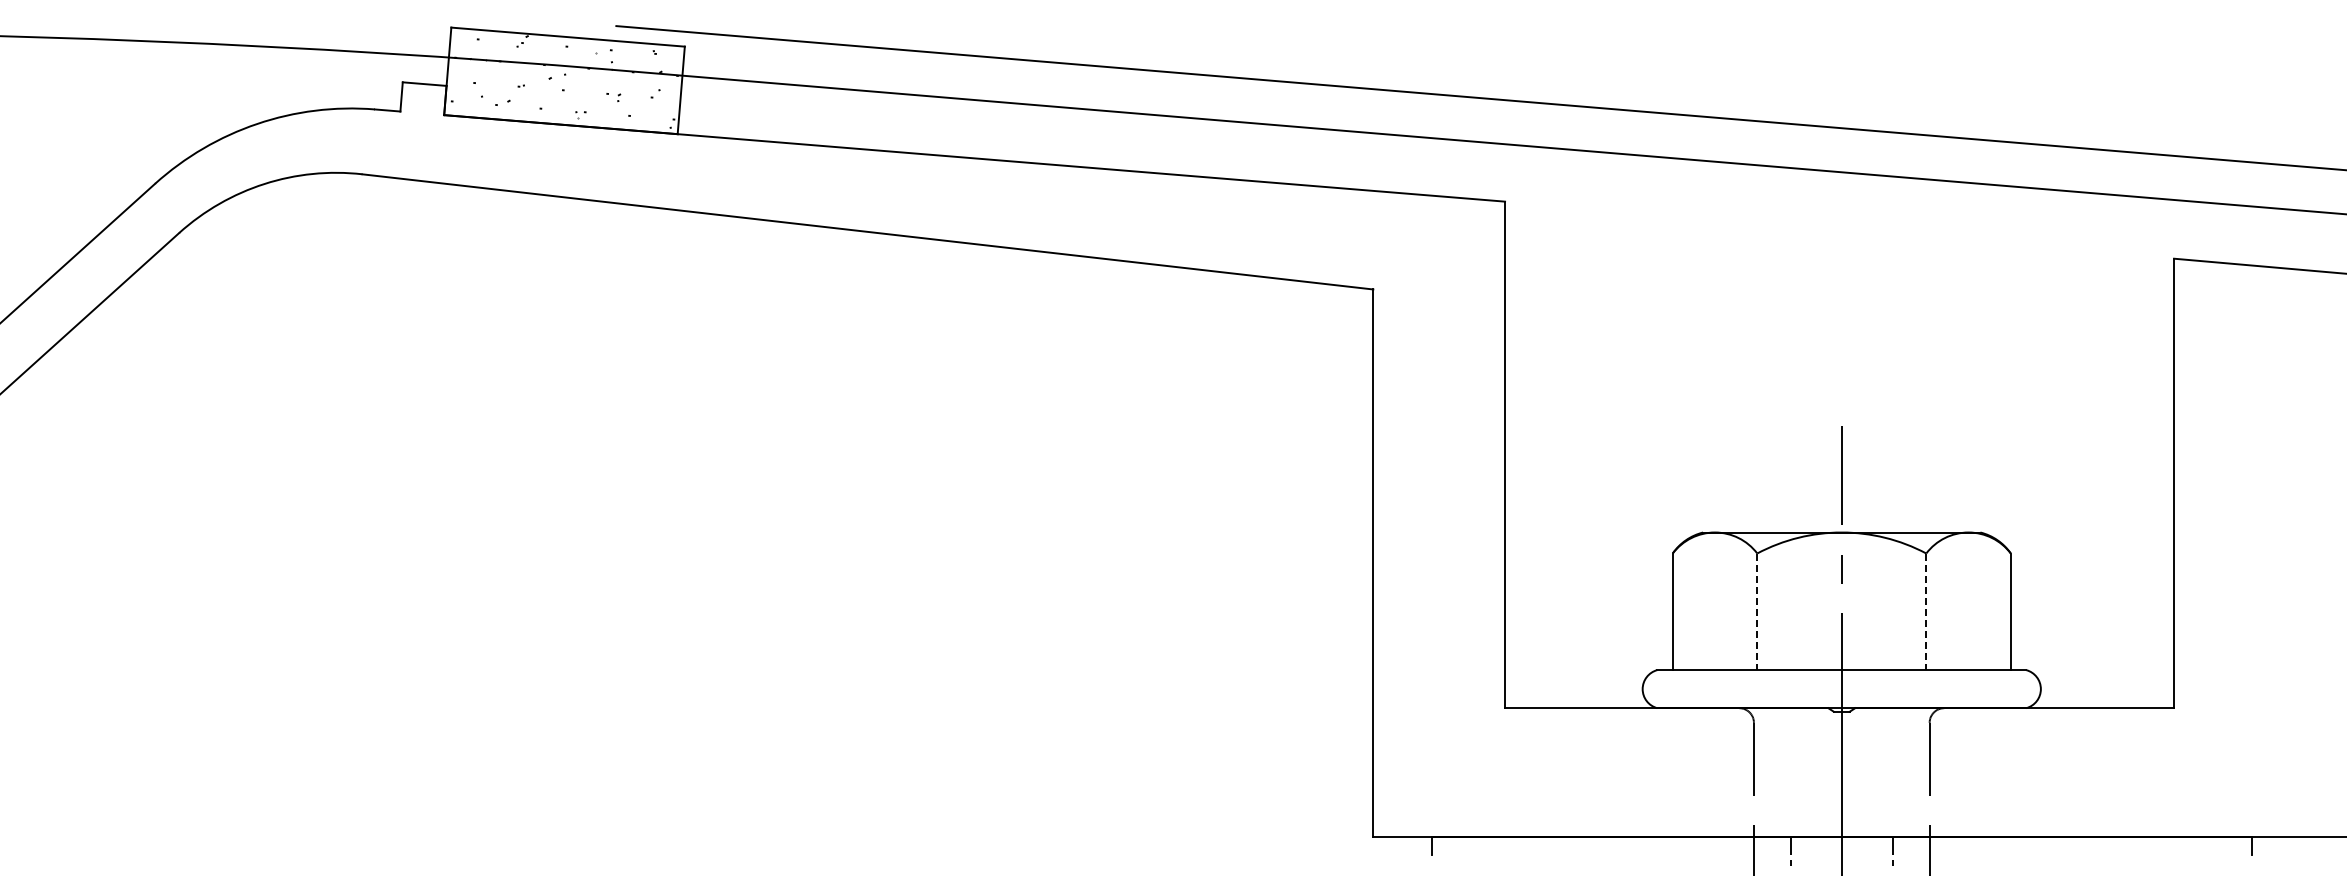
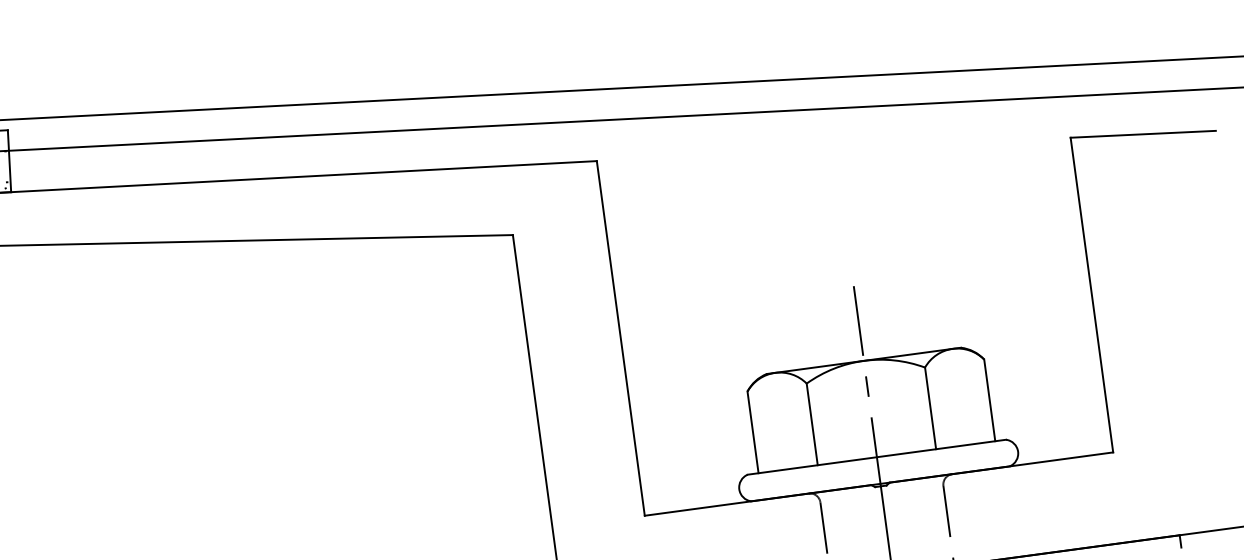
line: (1757, 612) -> (812, 424), dashed -> solid
line: (1926, 612) -> (930, 408), dashed -> solid

